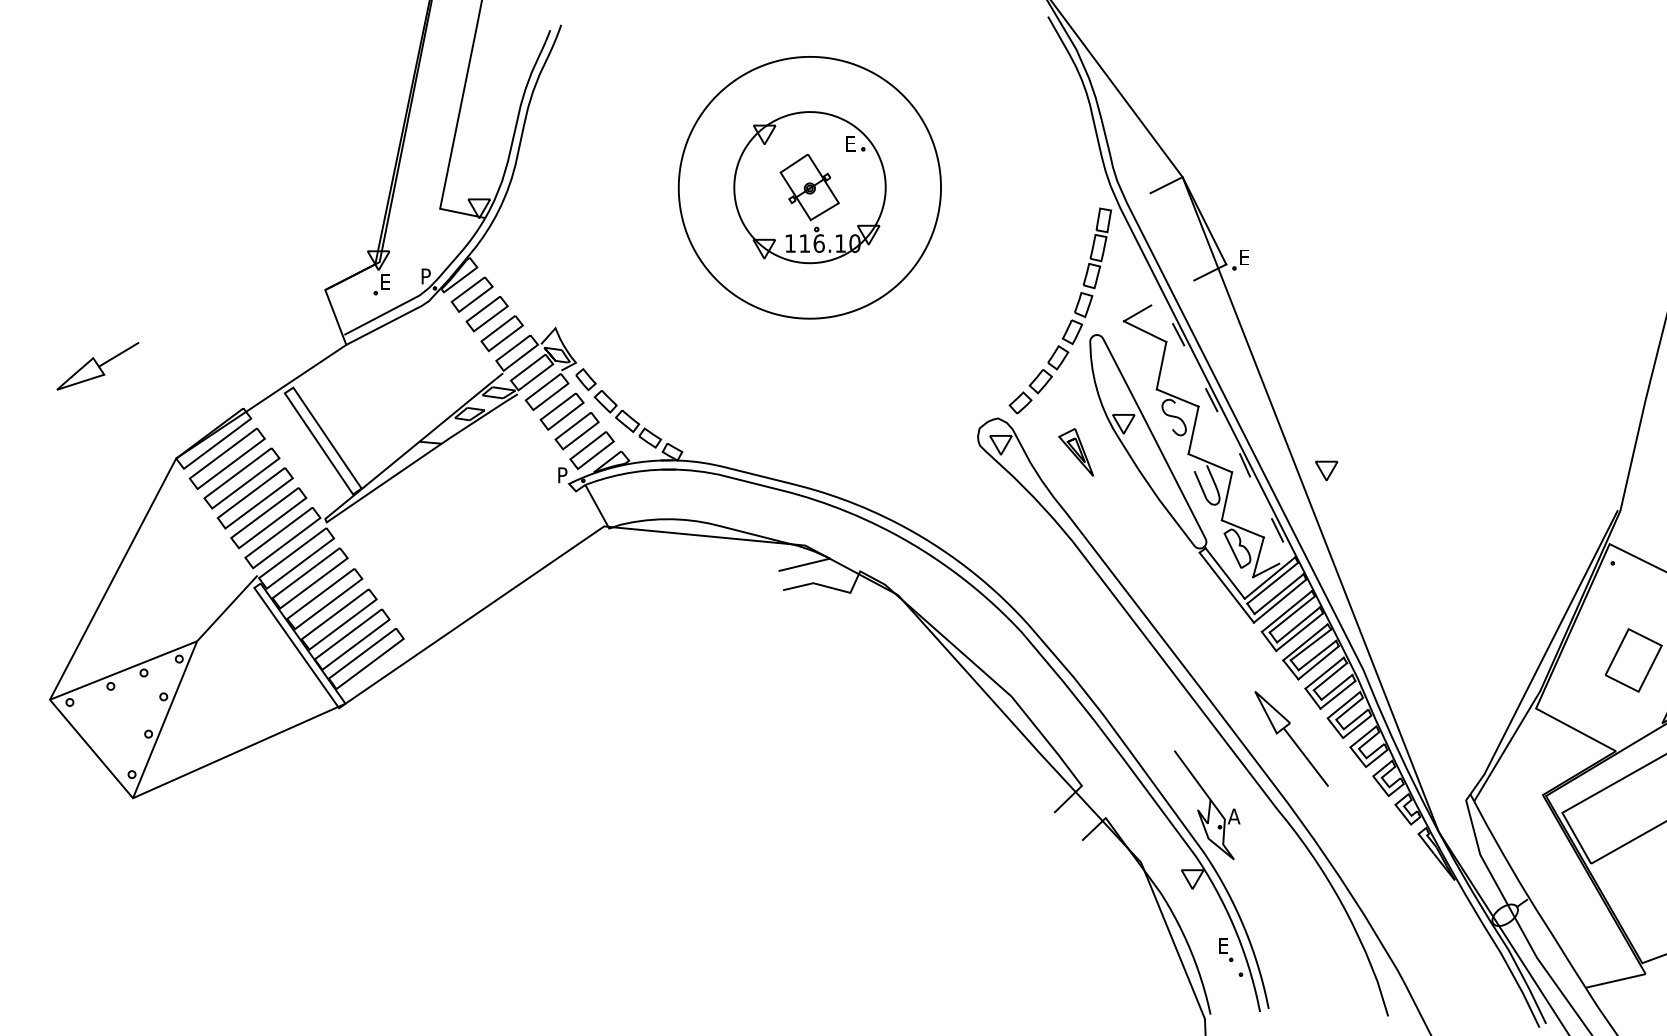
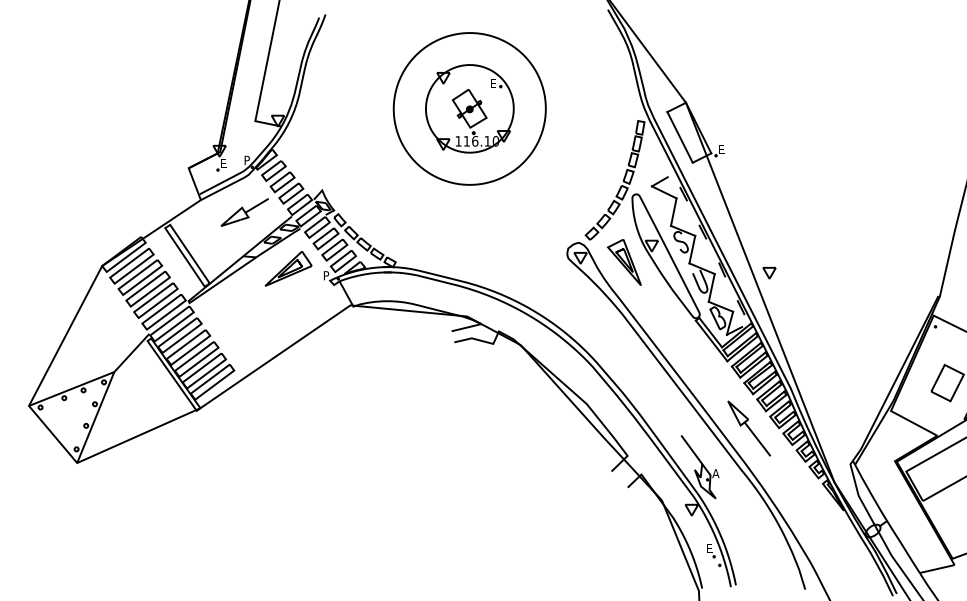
line: (1171, 236) -> (679, 137), added
part: (97, 366) -> (244, 212), moved
part: (1074, 452) -> (623, 262), size x1.67
part: (497, 462) -> (288, 268), added

